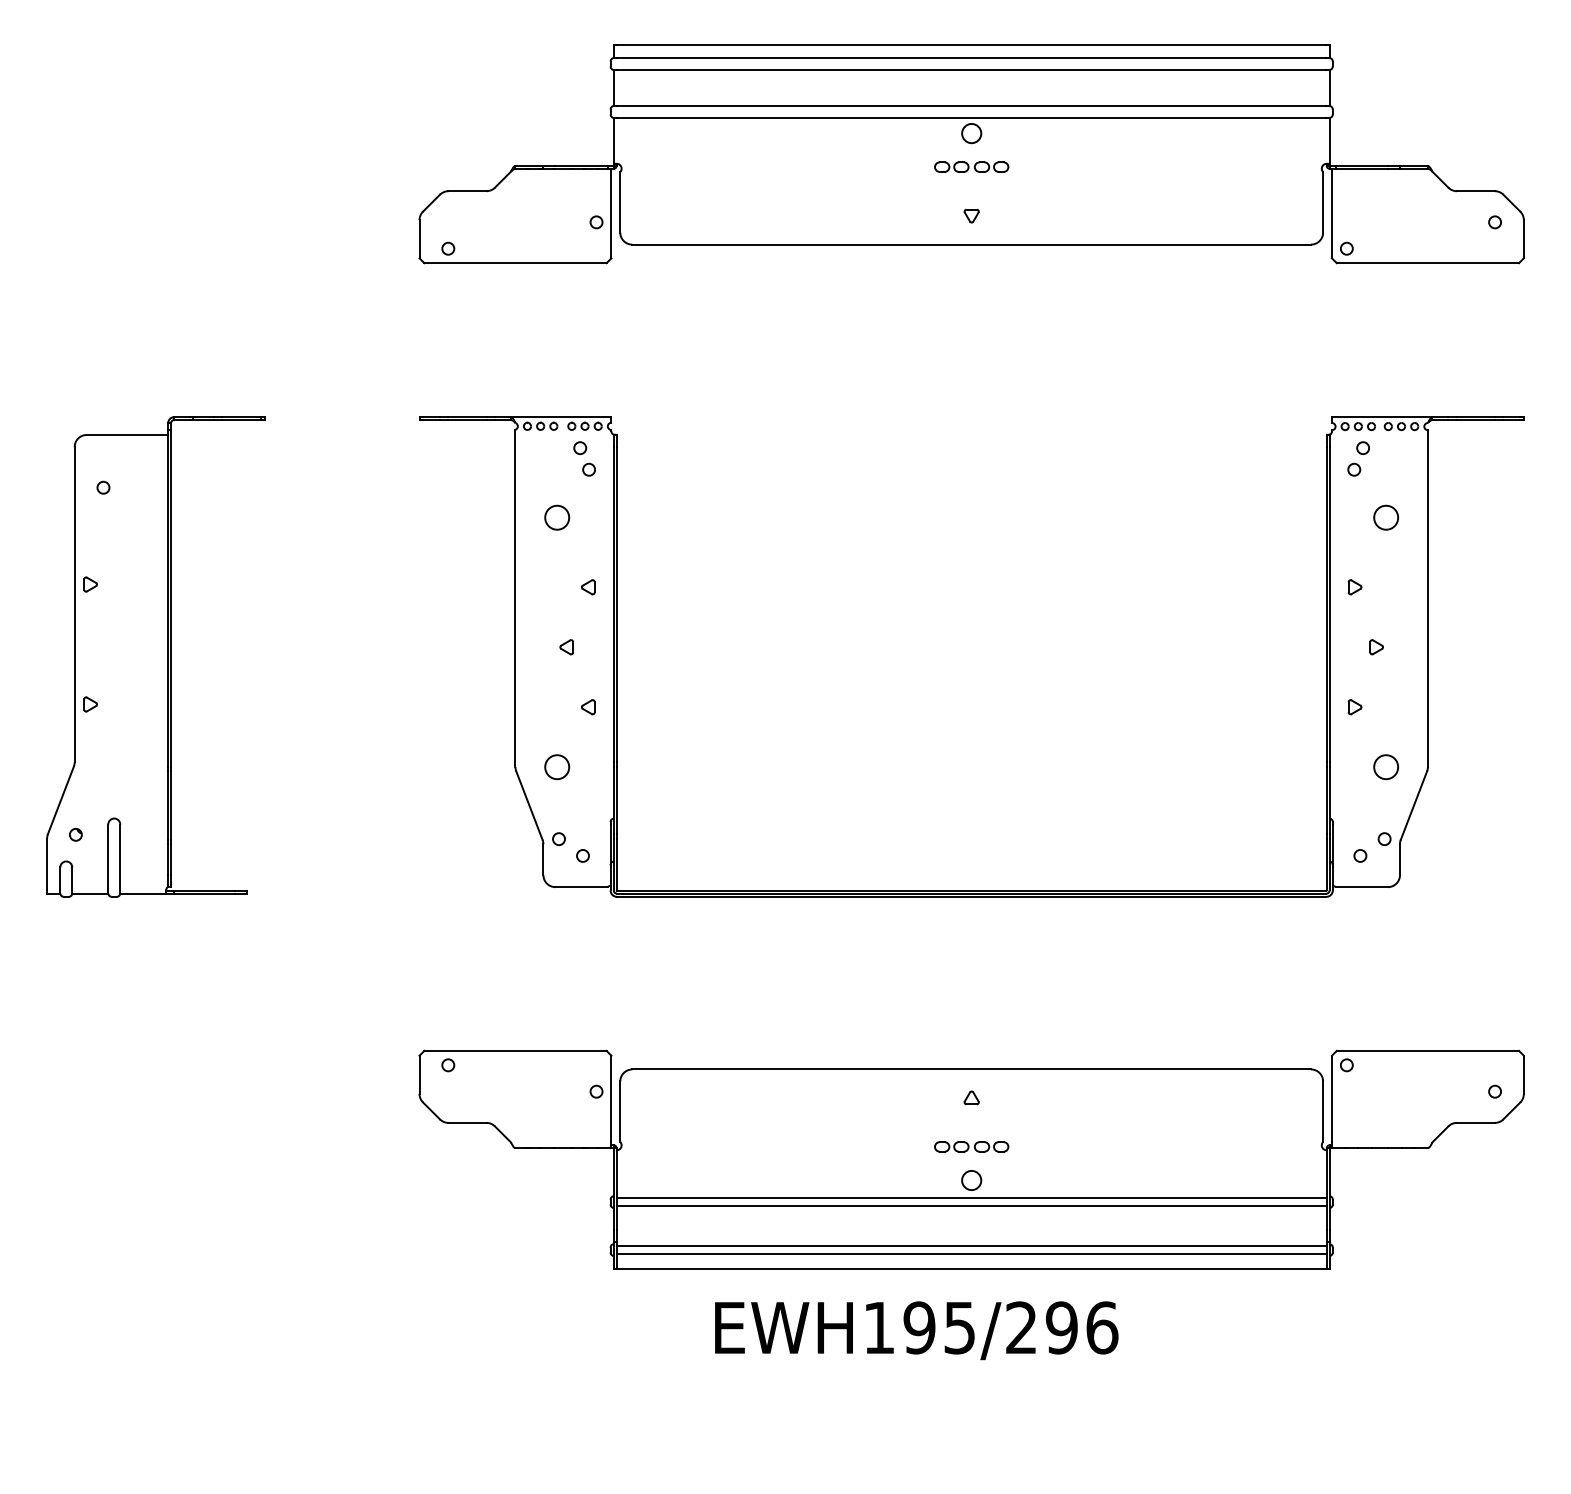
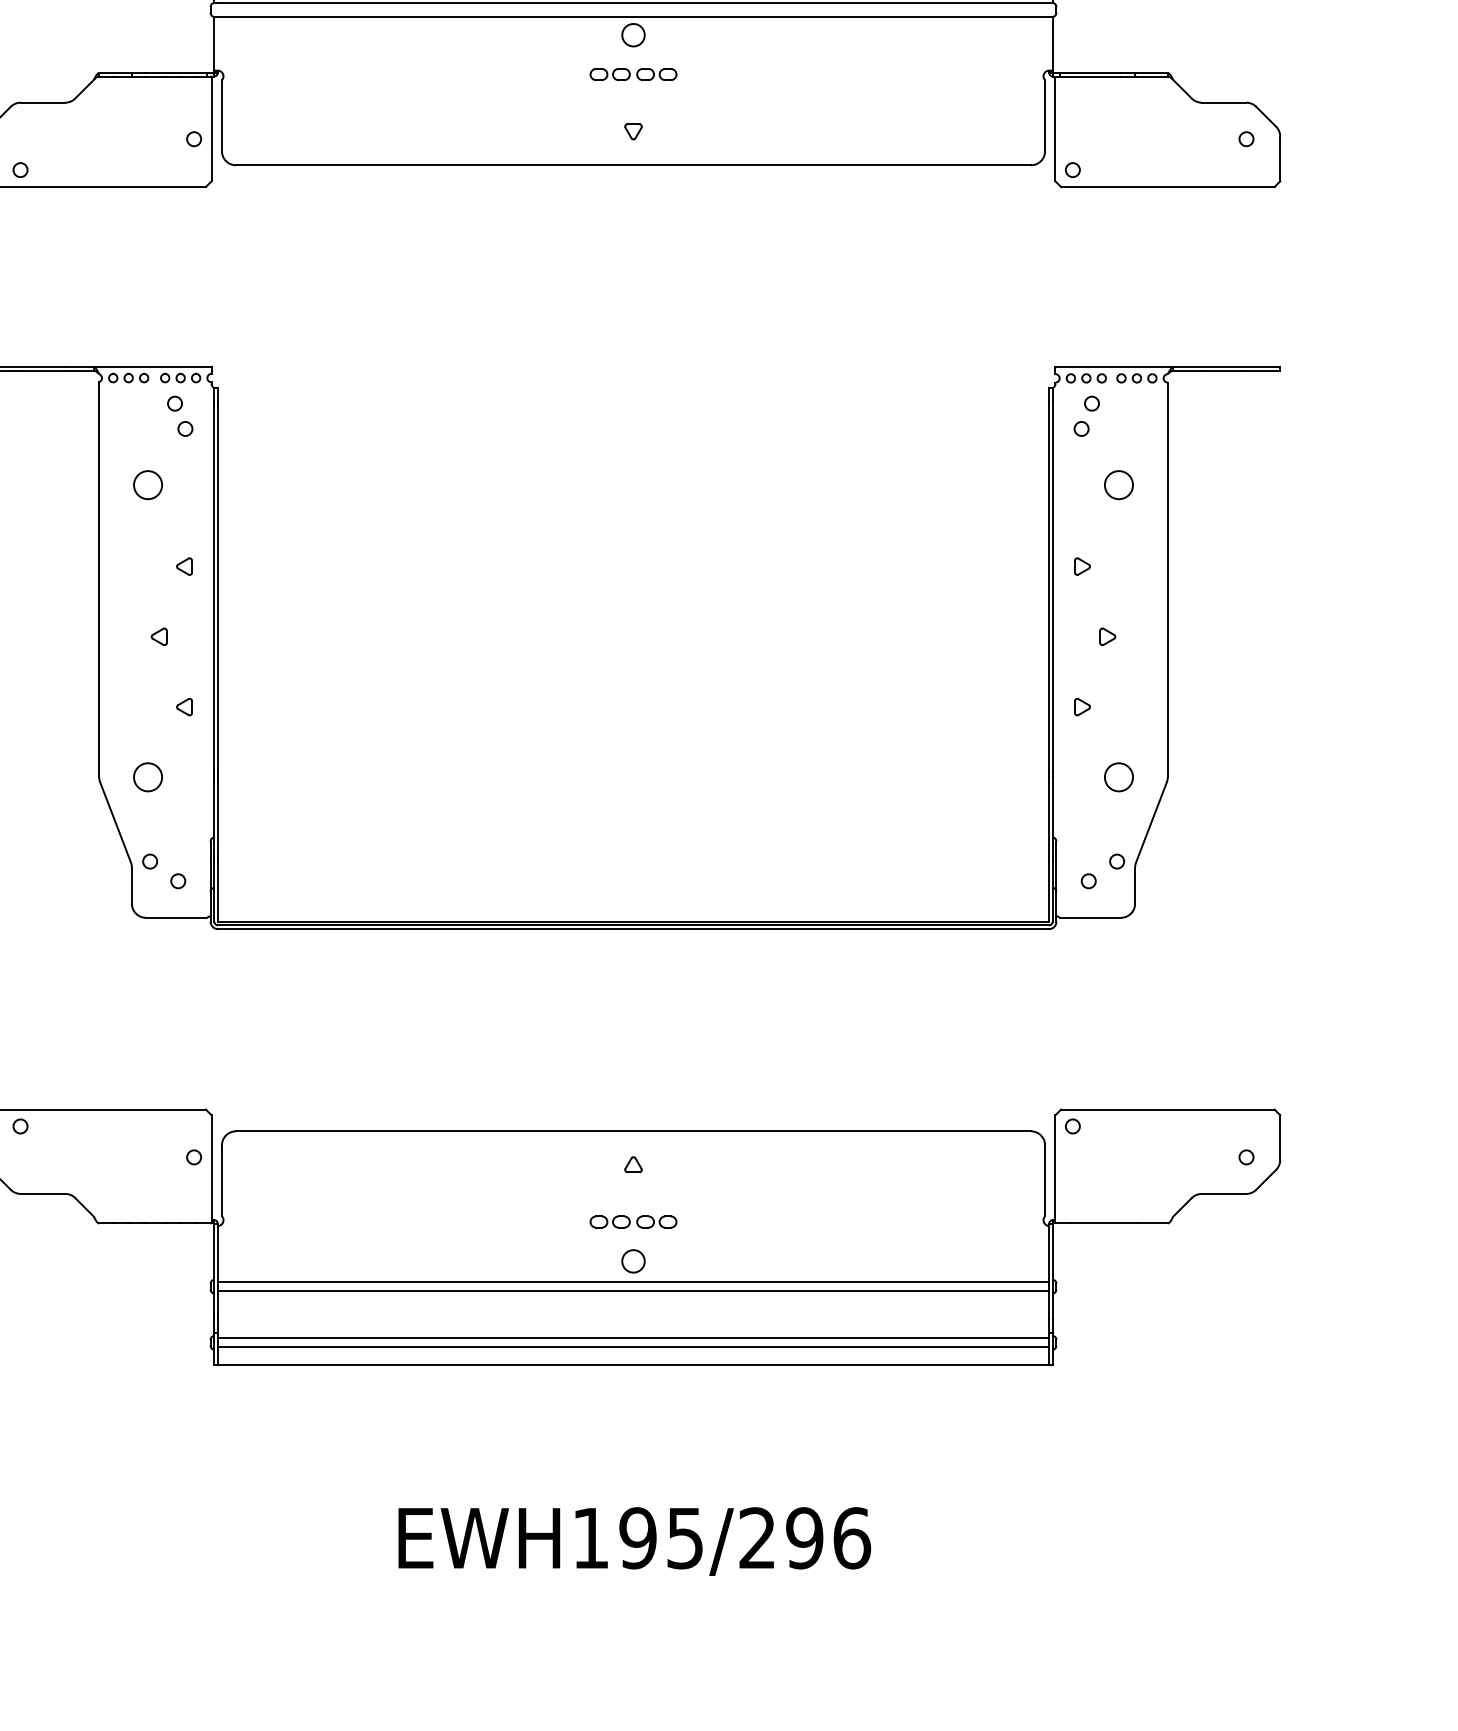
text: (916, 1330) -> (634, 1541), moved

